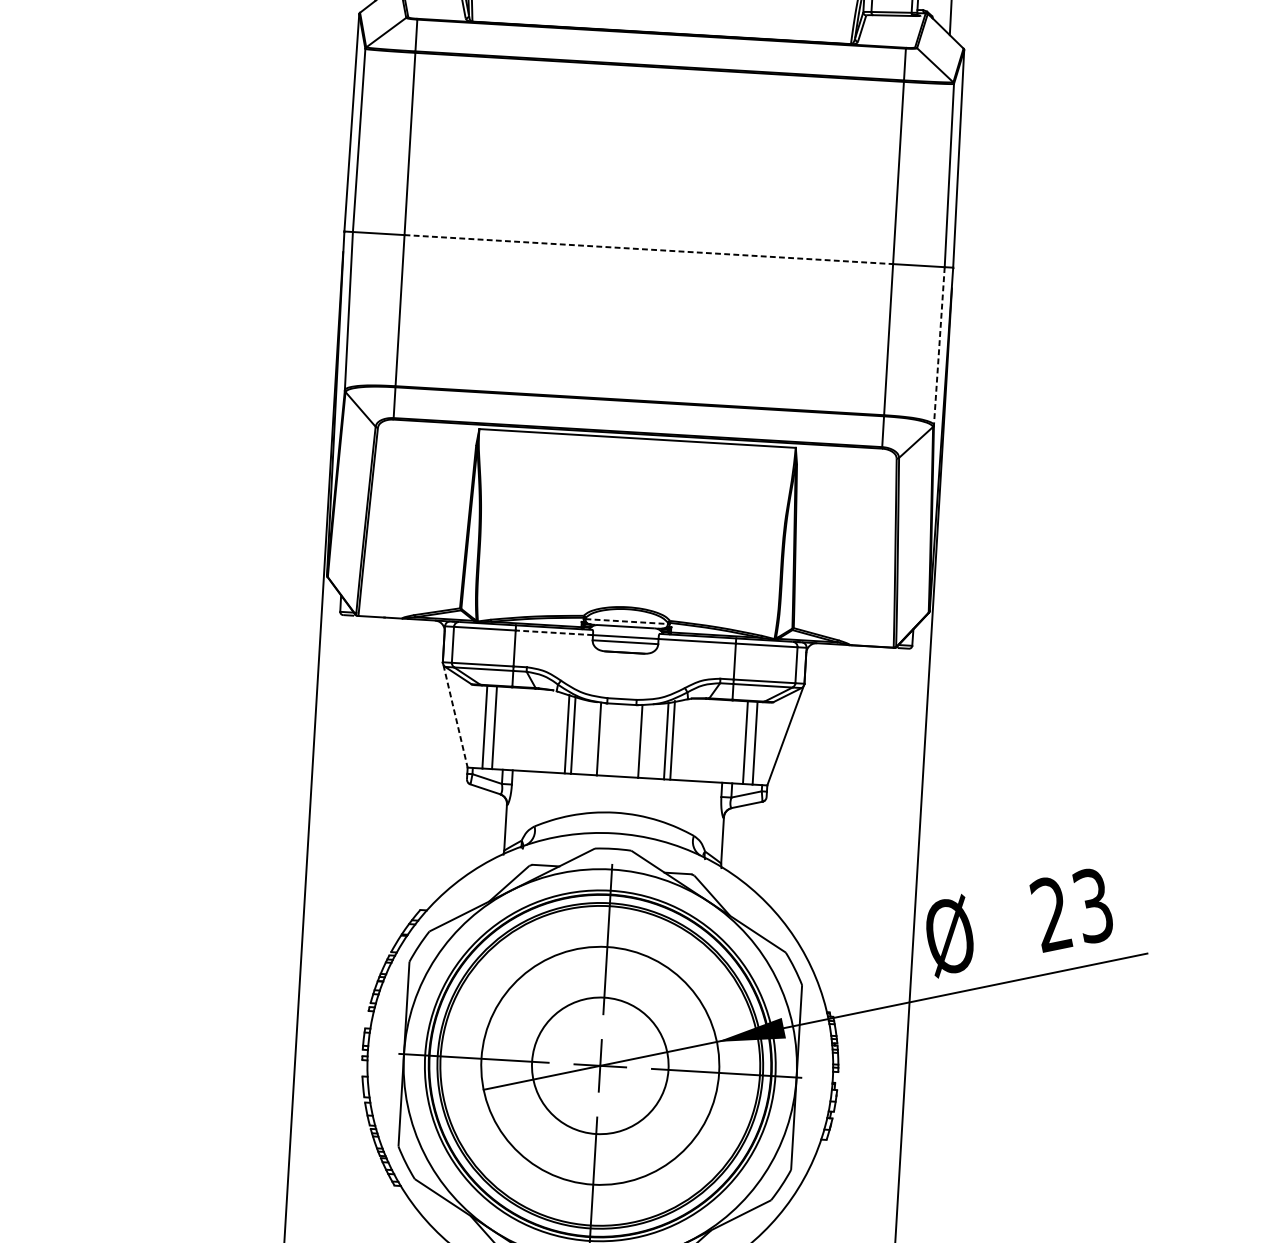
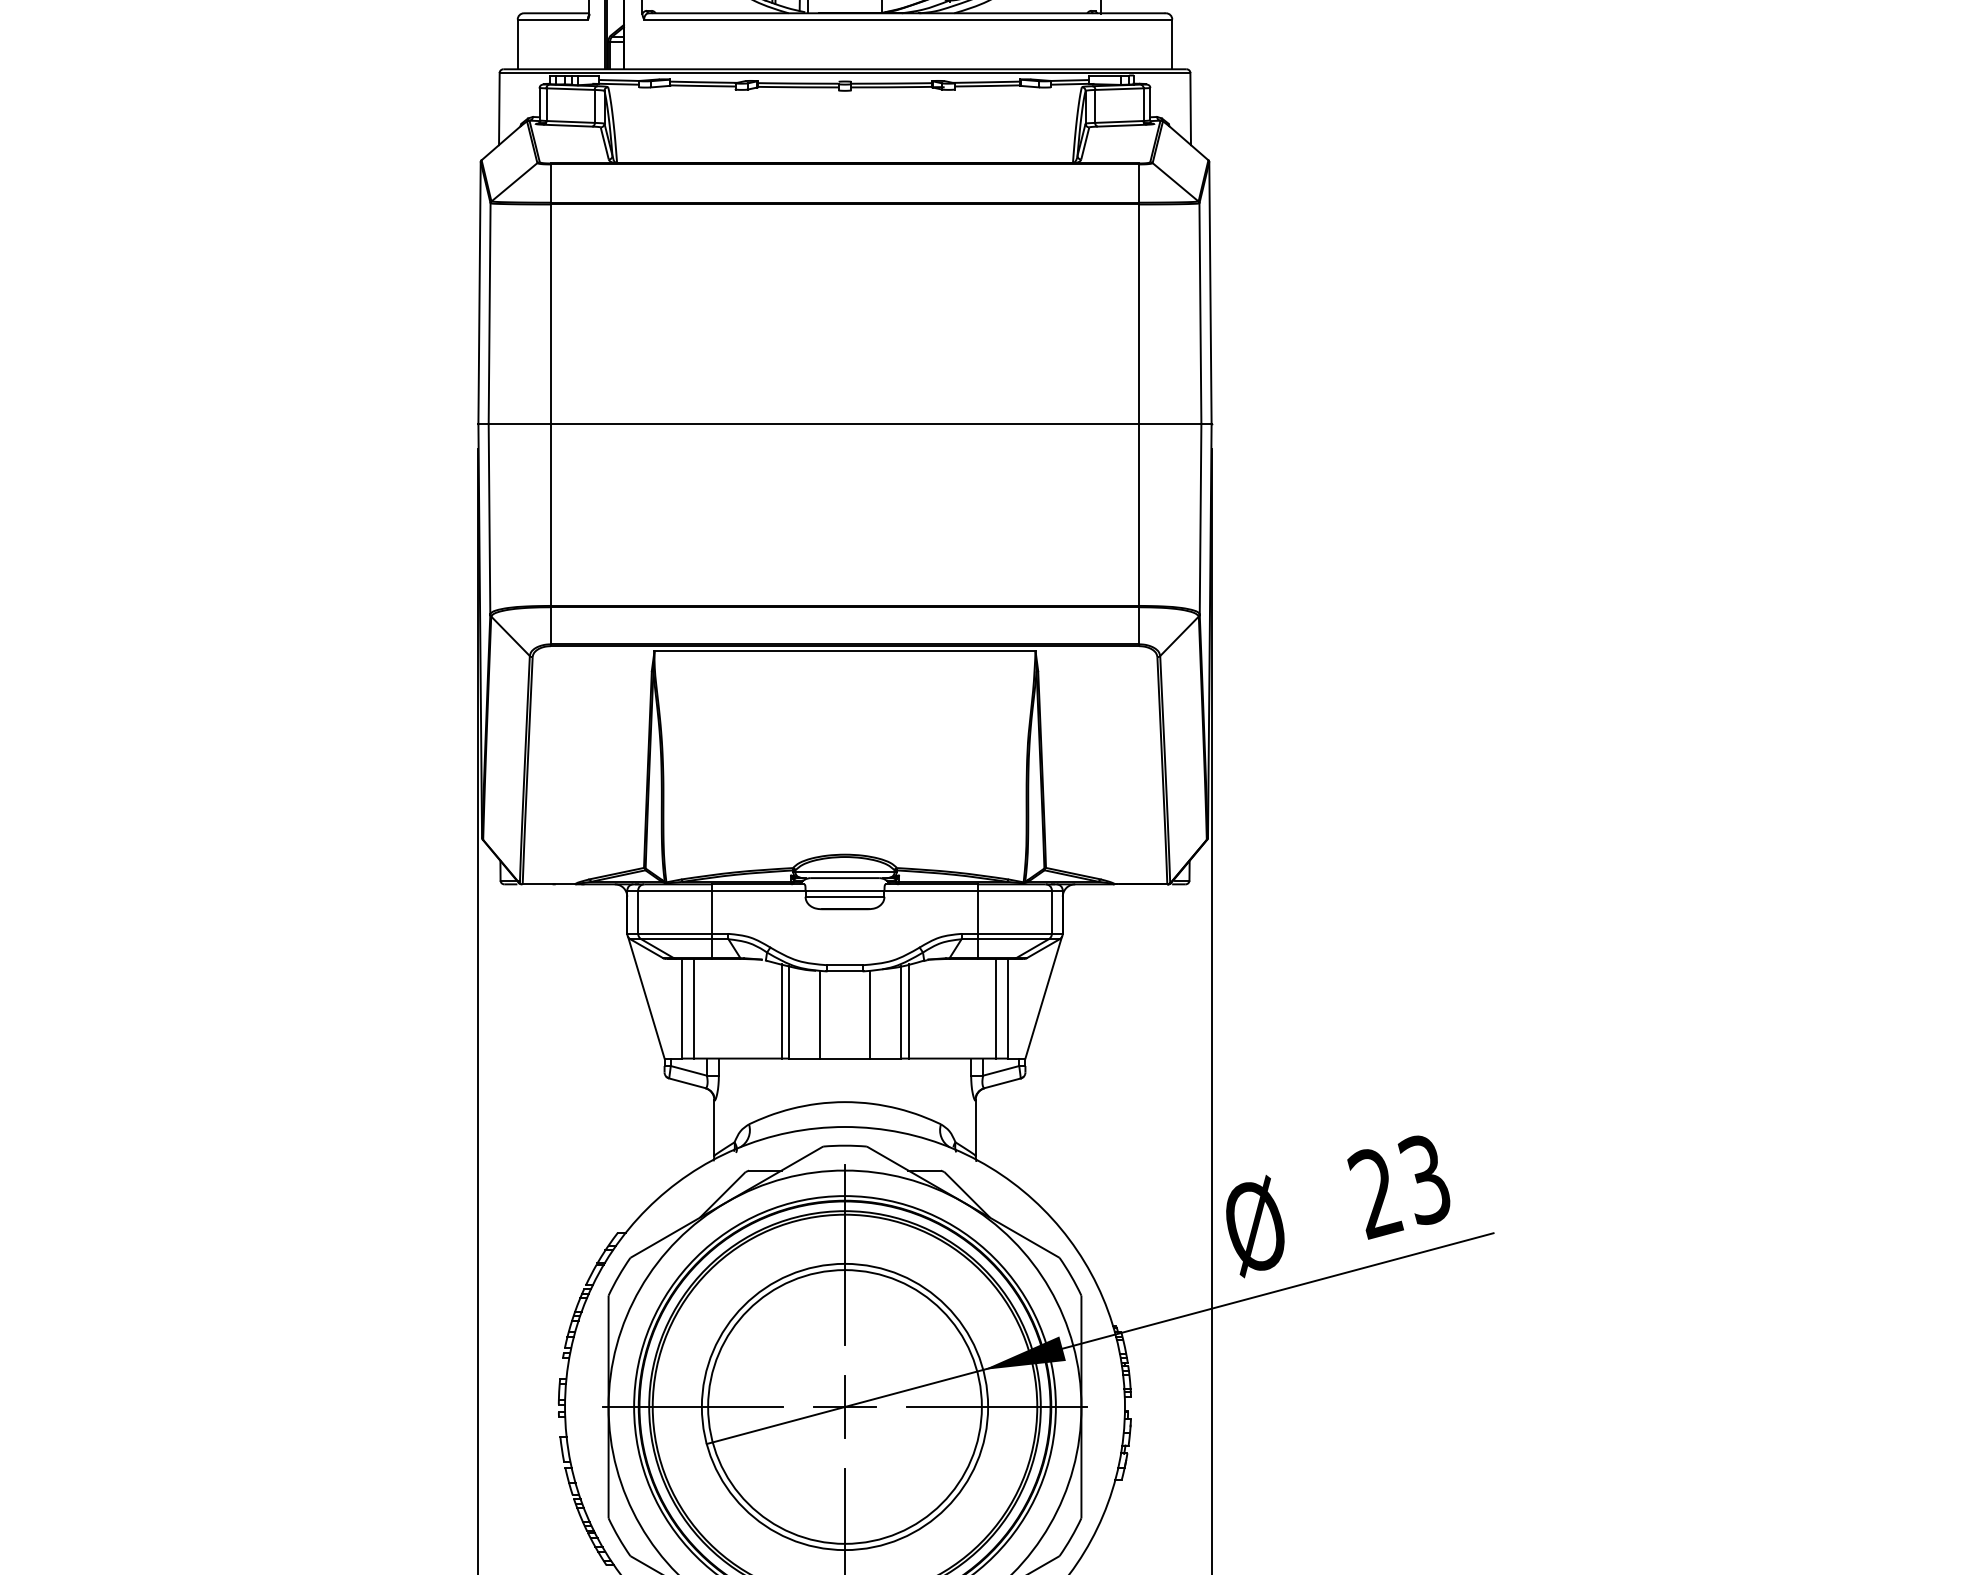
line: (649, 249) -> (845, 423), dashed -> solid
line: (939, 346) -> (1200, 519), dashed -> solid
line: (627, 621) -> (845, 871), dashed -> solid
line: (554, 632) -> (759, 890), dashed -> solid
line: (455, 716) -> (646, 998), dashed -> solid
circle: (599, 1065) -> (844, 1406), size x1.67

